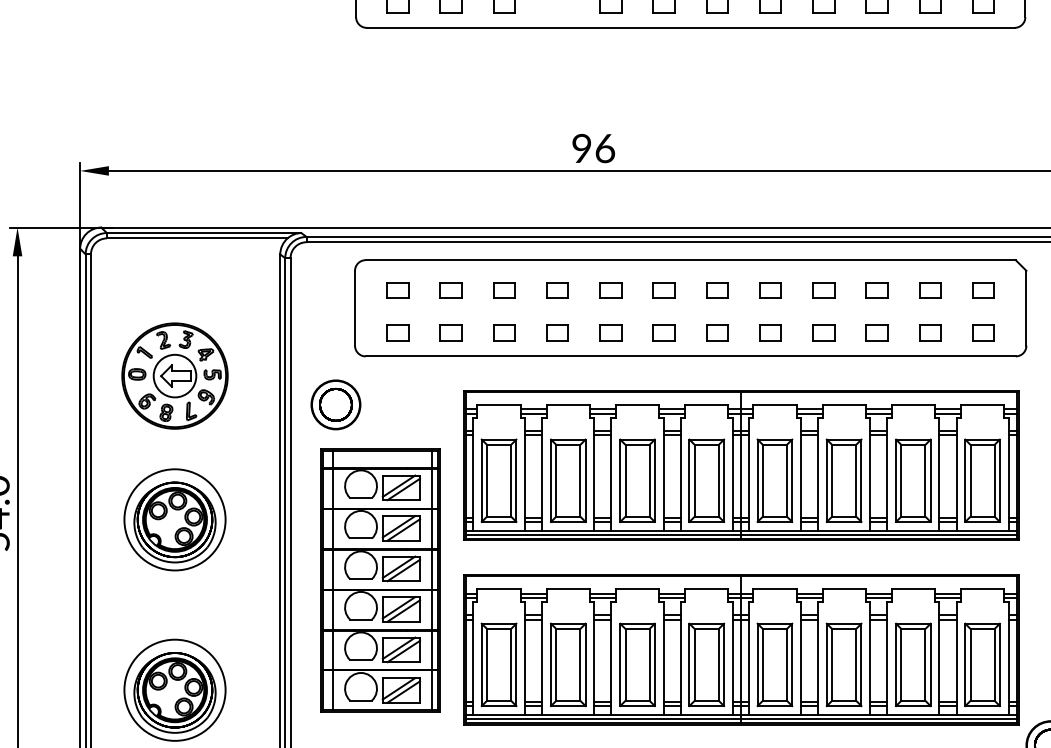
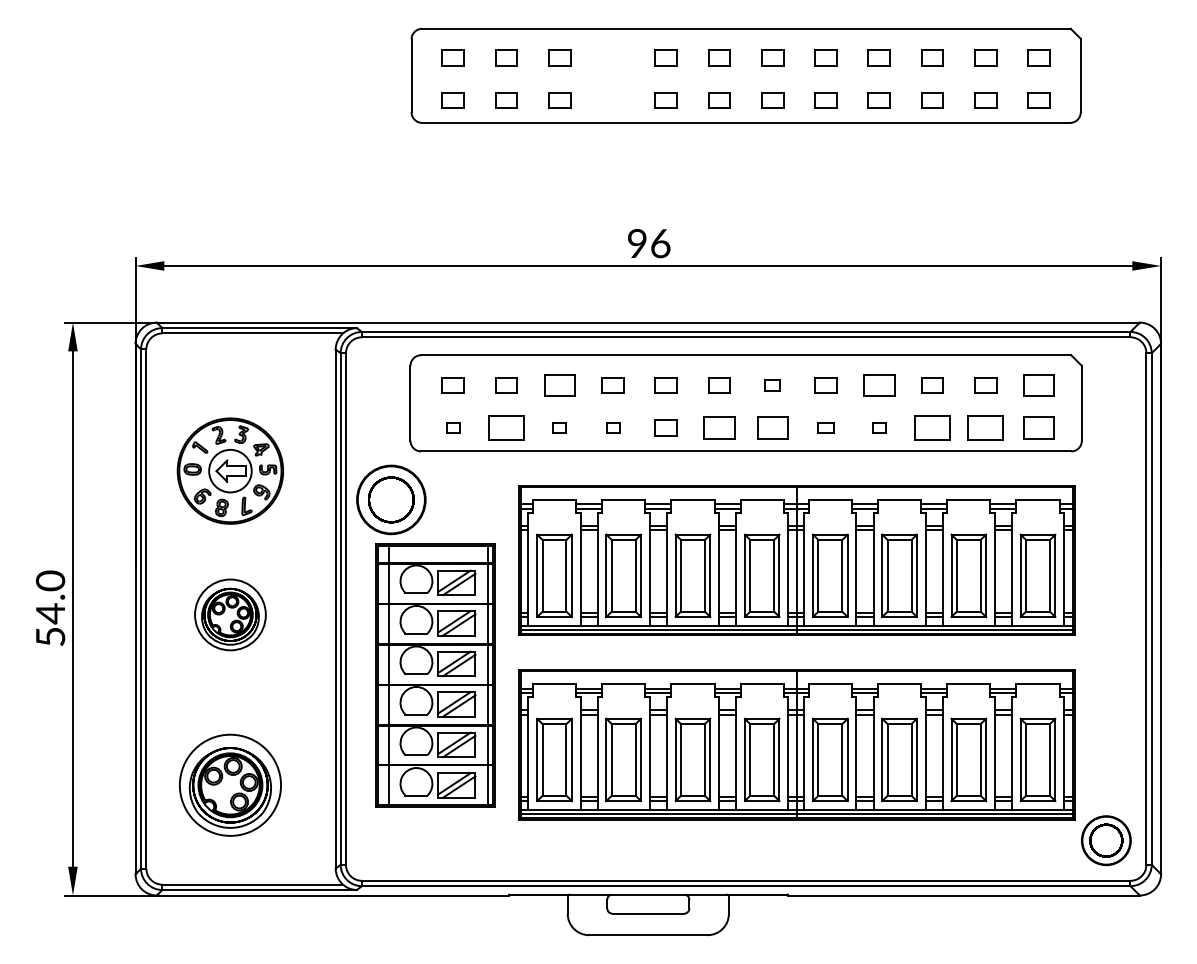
part: (504, 290) -> (559, 385), size x1.4
part: (717, 290) -> (772, 385), size x0.7
part: (823, 290) -> (878, 385), size x1.4
part: (983, 290) -> (1038, 385), size x1.4
part: (397, 332) -> (452, 427), size x0.6
part: (451, 332) -> (506, 427), size x1.6
part: (504, 332) -> (559, 427), size x0.6
part: (557, 332) -> (612, 427), size x0.6
part: (664, 332) -> (719, 427), size x1.4
part: (717, 332) -> (772, 427), size x1.4
part: (770, 332) -> (825, 427), size x0.7
part: (823, 332) -> (878, 427), size x0.6
part: (877, 332) -> (932, 427), size x1.6
part: (930, 332) -> (985, 427), size x1.6
part: (983, 332) -> (1038, 427), size x1.4
part: (336, 404) -> (391, 499), size x1.4
part: (175, 519) -> (230, 614), size x0.7

